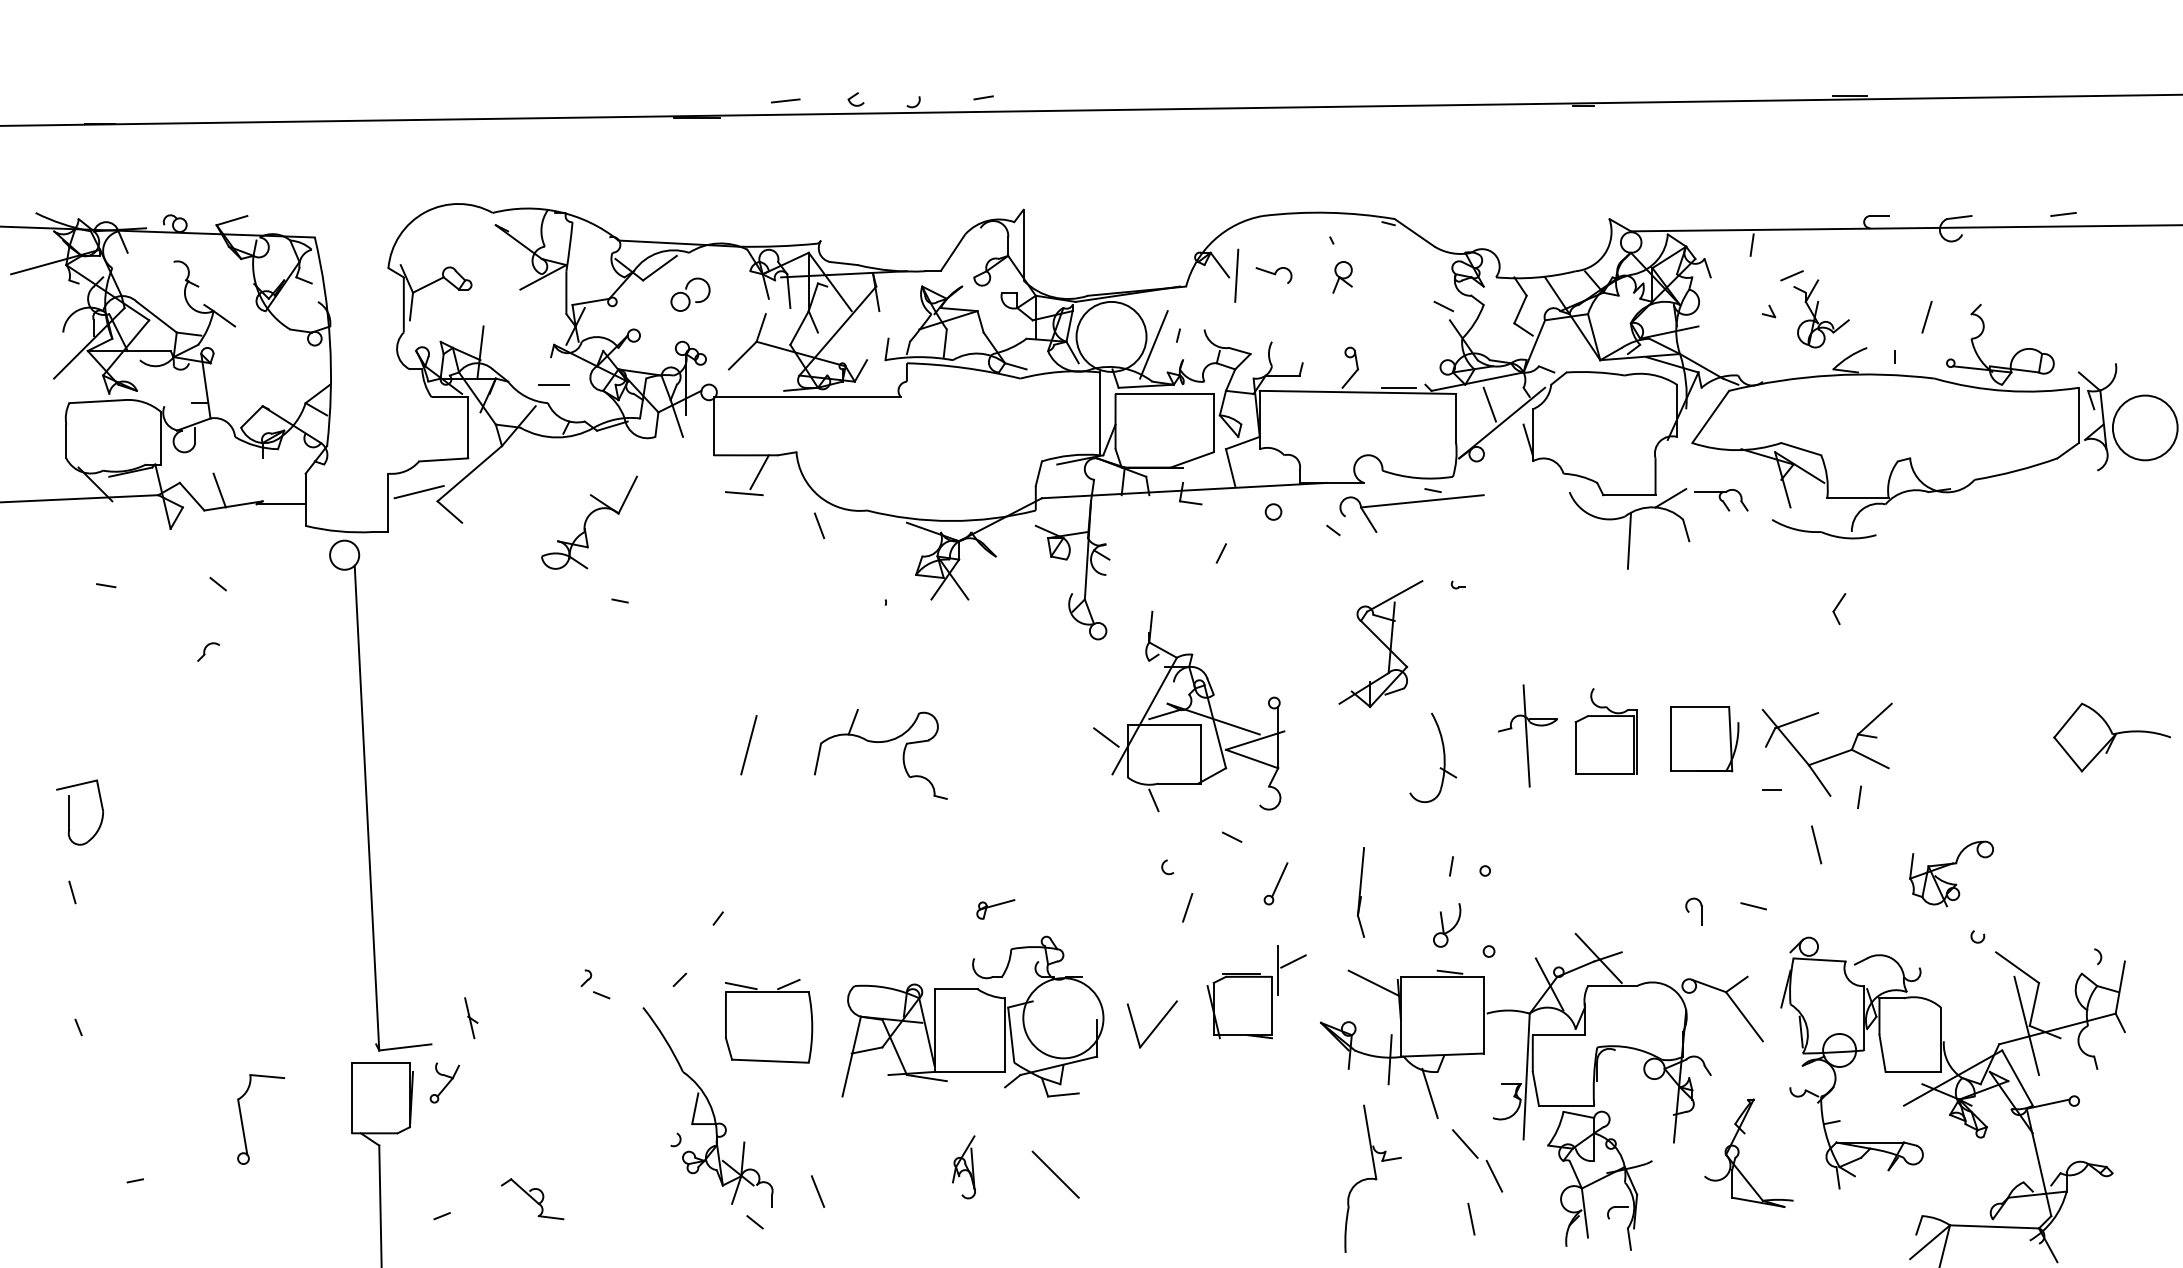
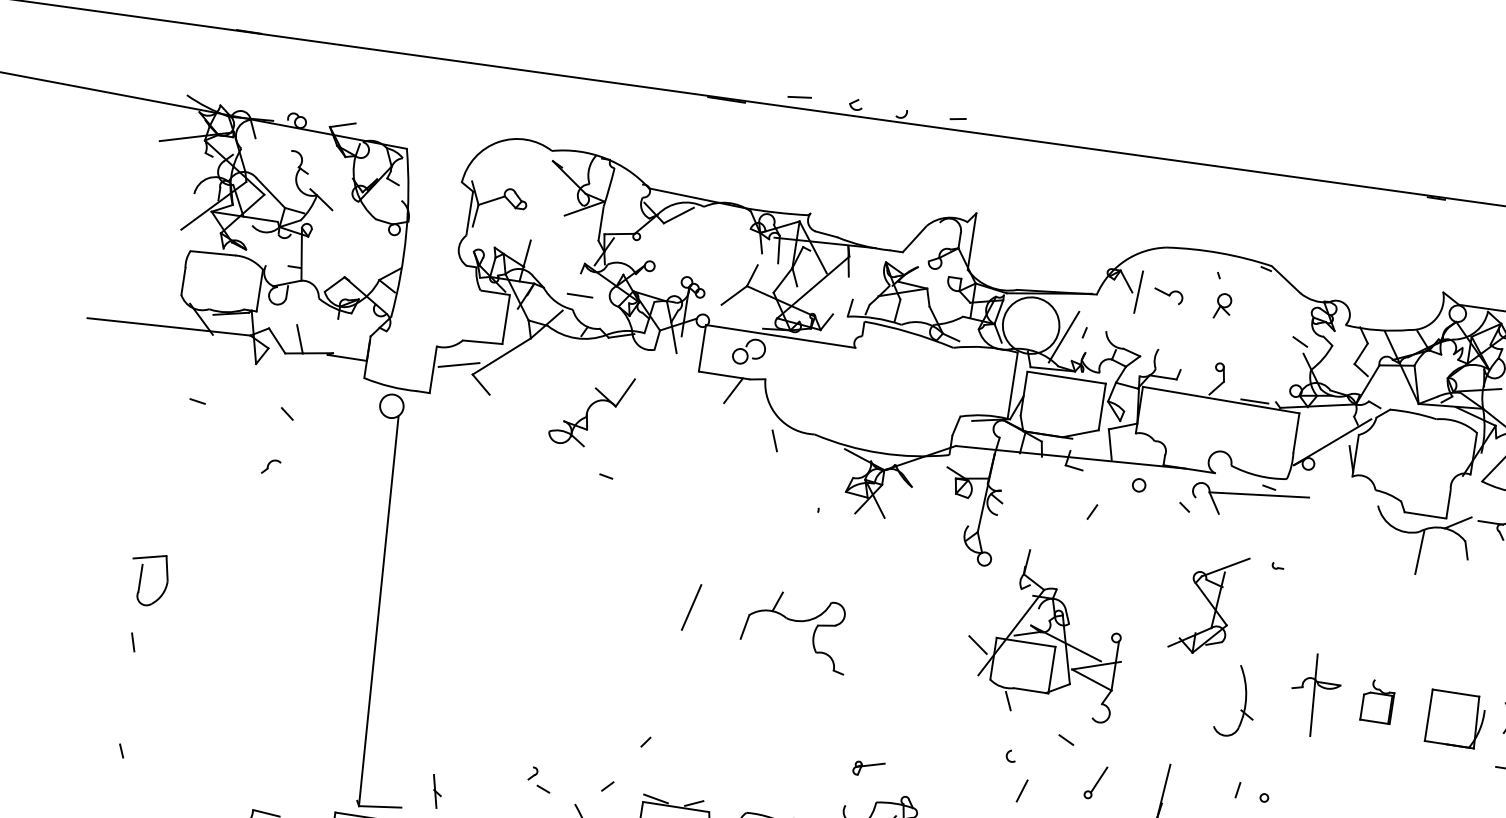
part: (690, 294) -> (749, 351), moved
line: (1489, 404) -> (1324, 425), removed
line: (743, 493) -> (718, 405), removed
part: (1605, 731) -> (1377, 701), size x0.6

